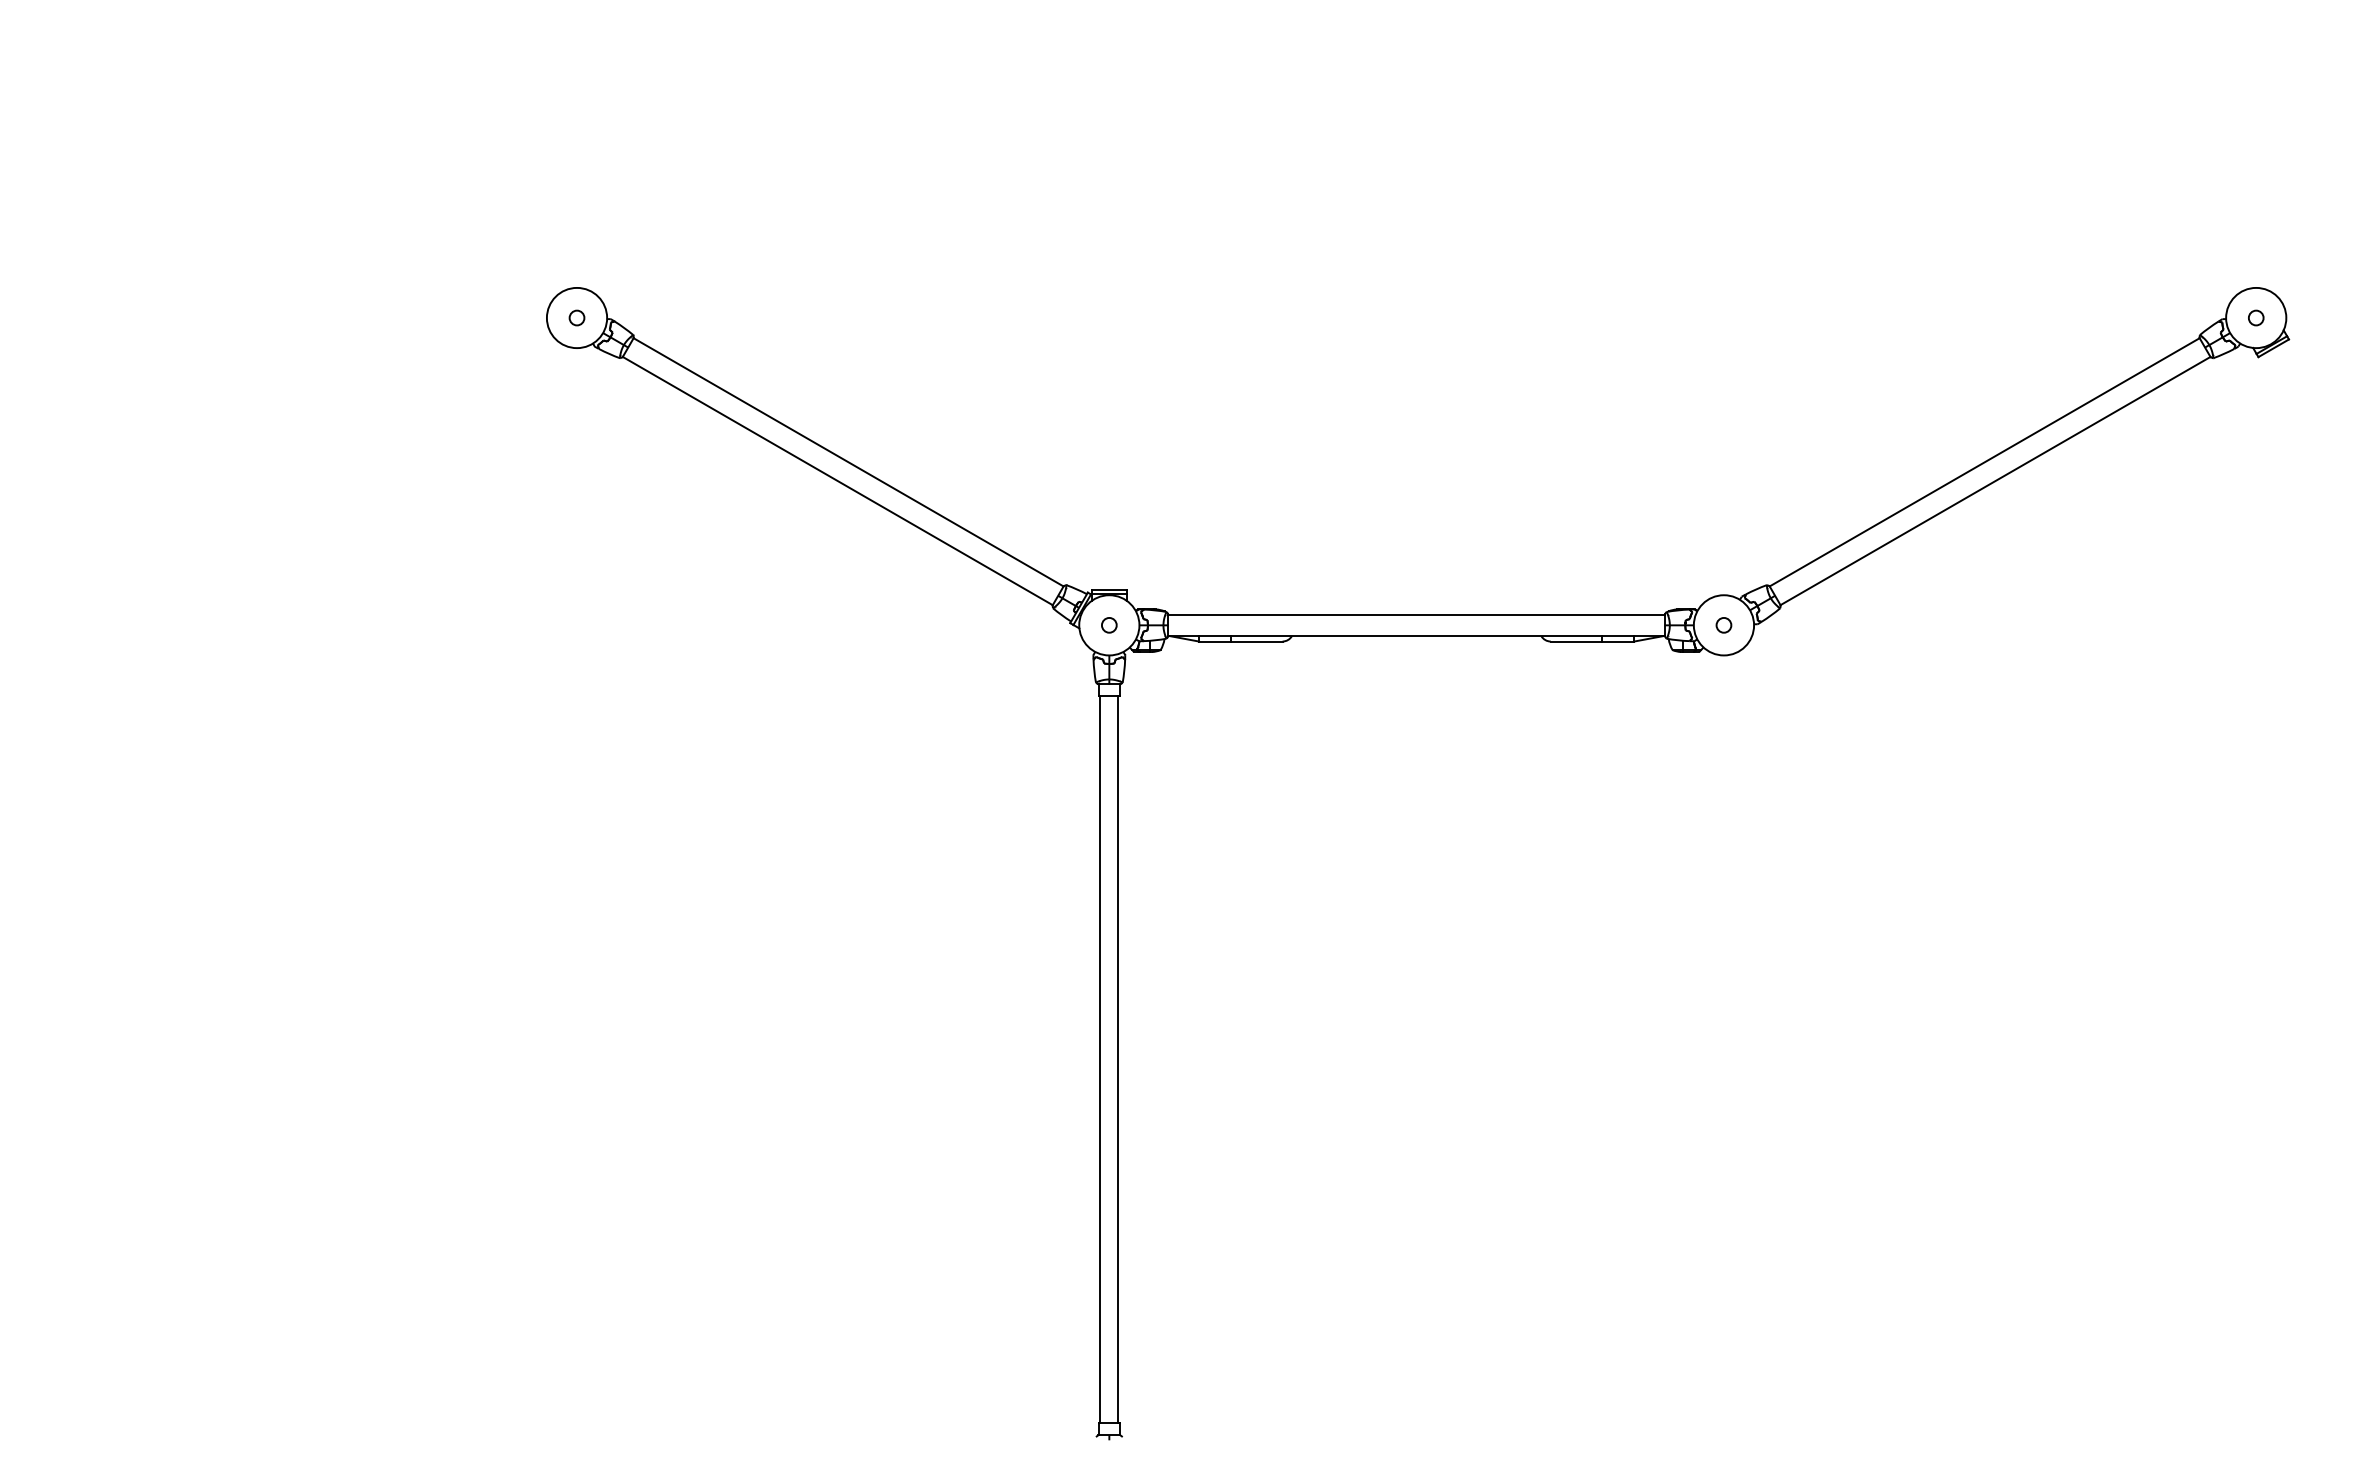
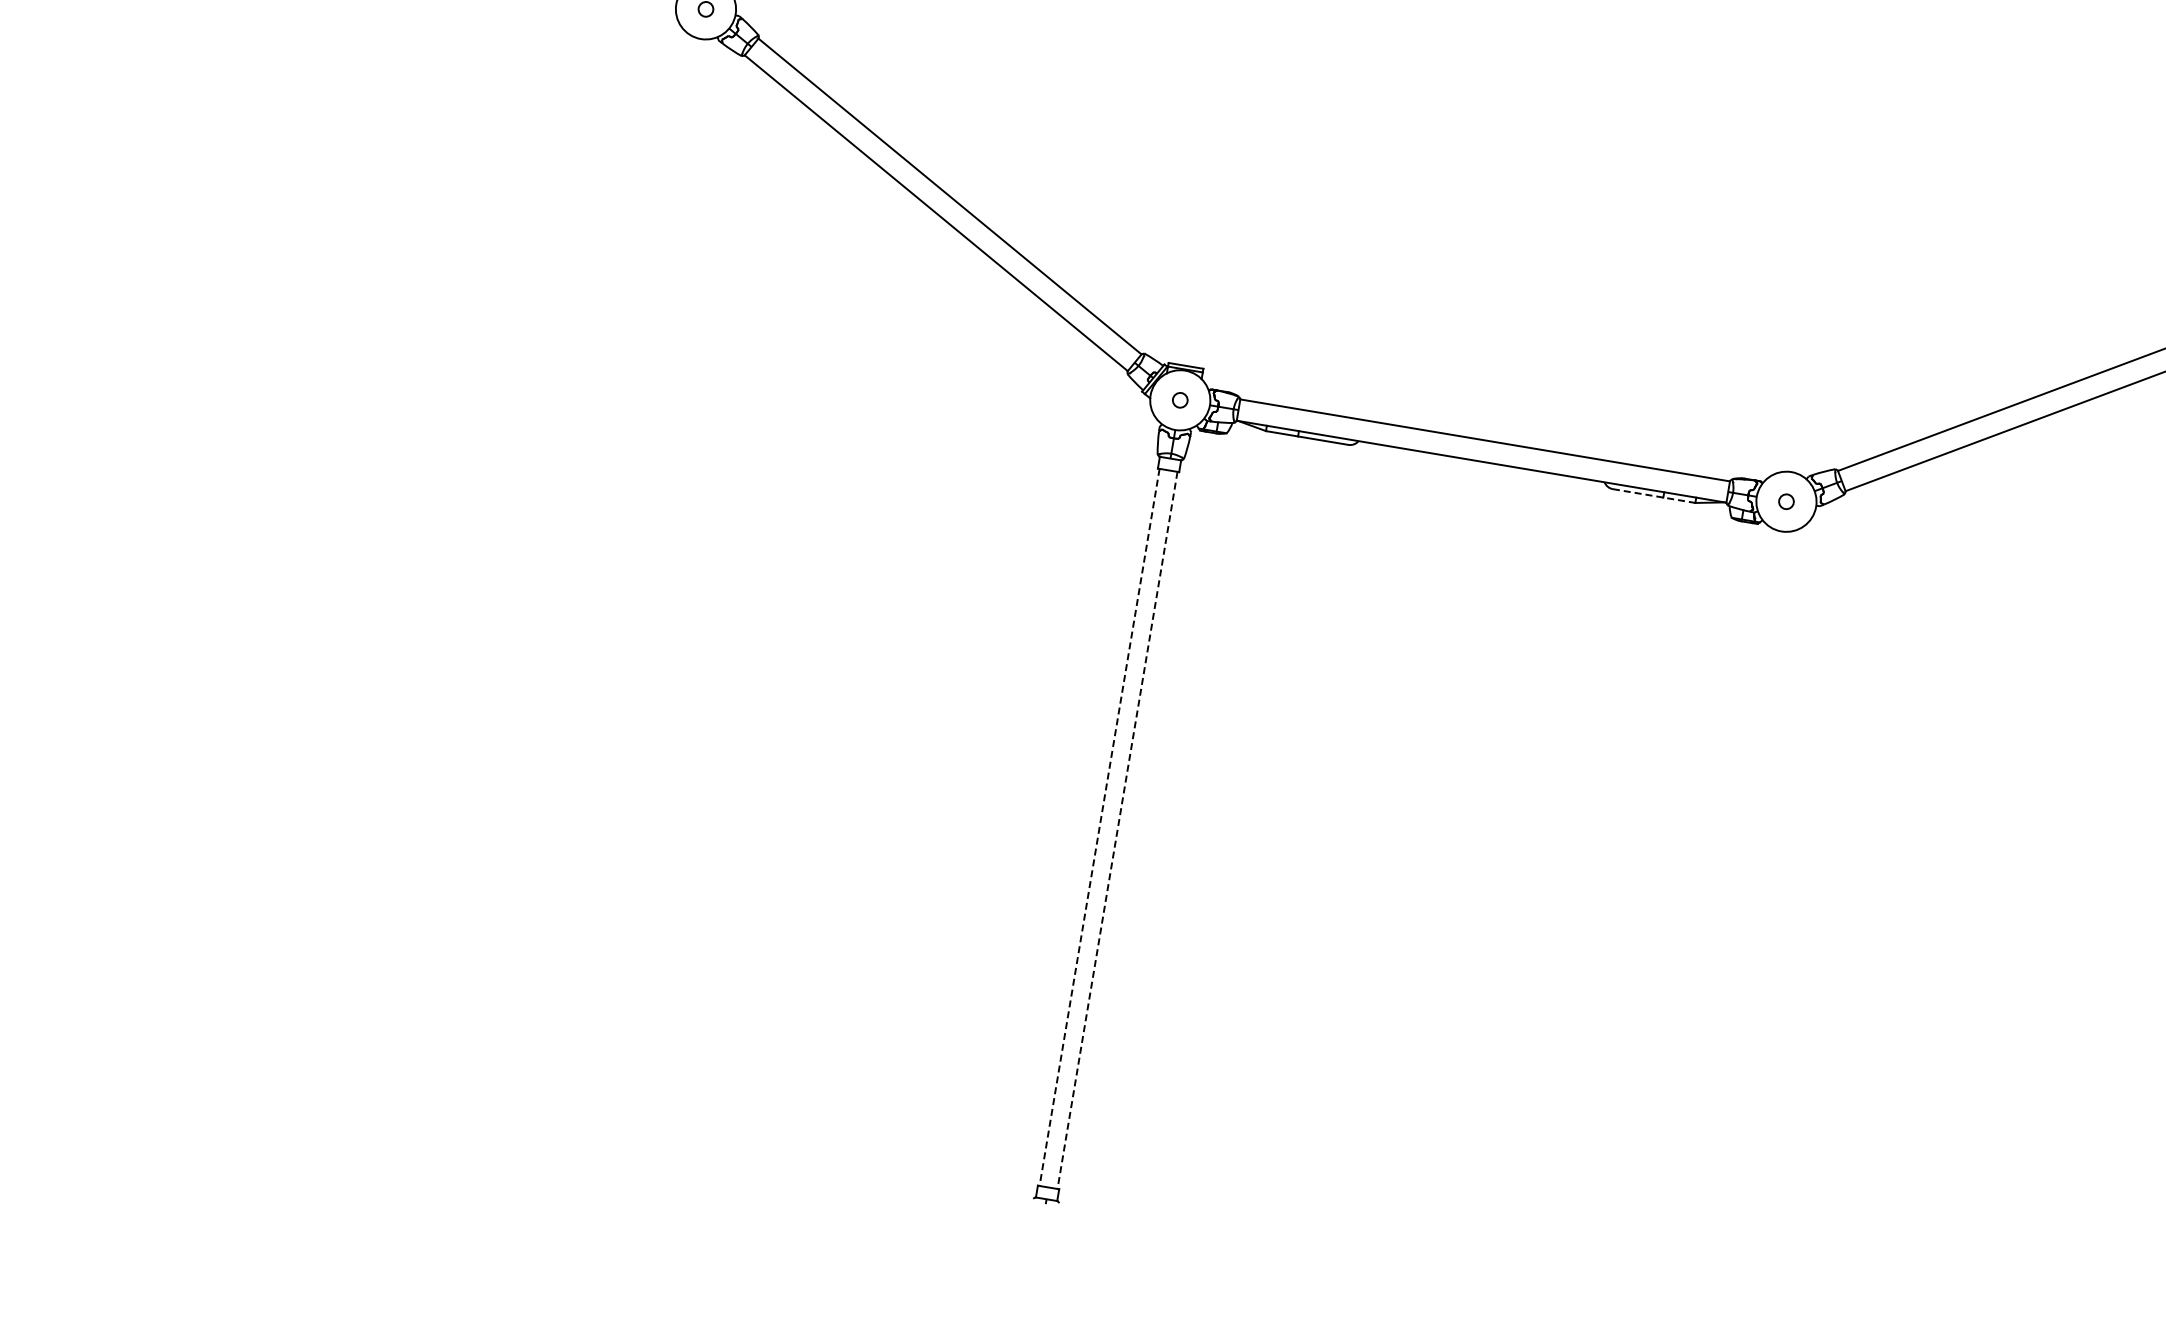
line: (1592, 641) -> (1654, 496), solid -> dashed
line: (1100, 1059) -> (1099, 827), solid -> dashed
line: (1118, 1059) -> (1117, 830), solid -> dashed

